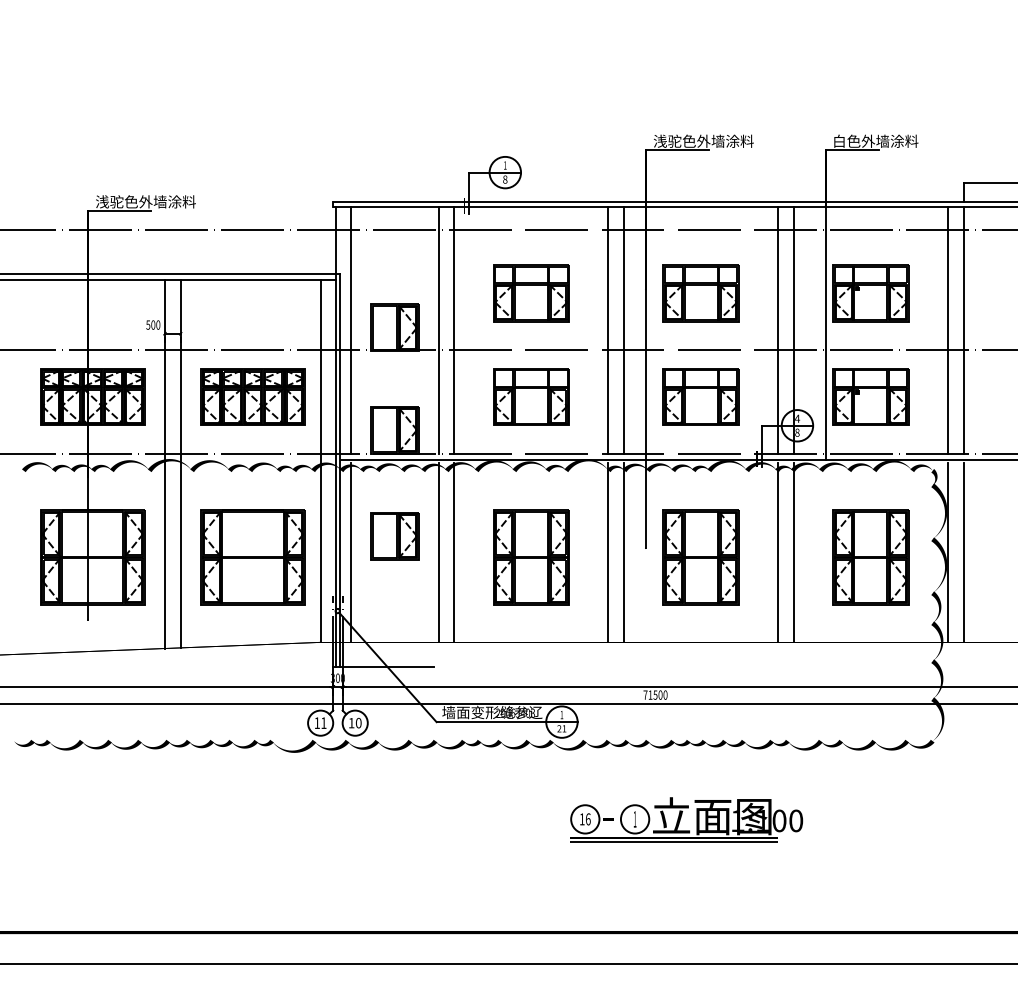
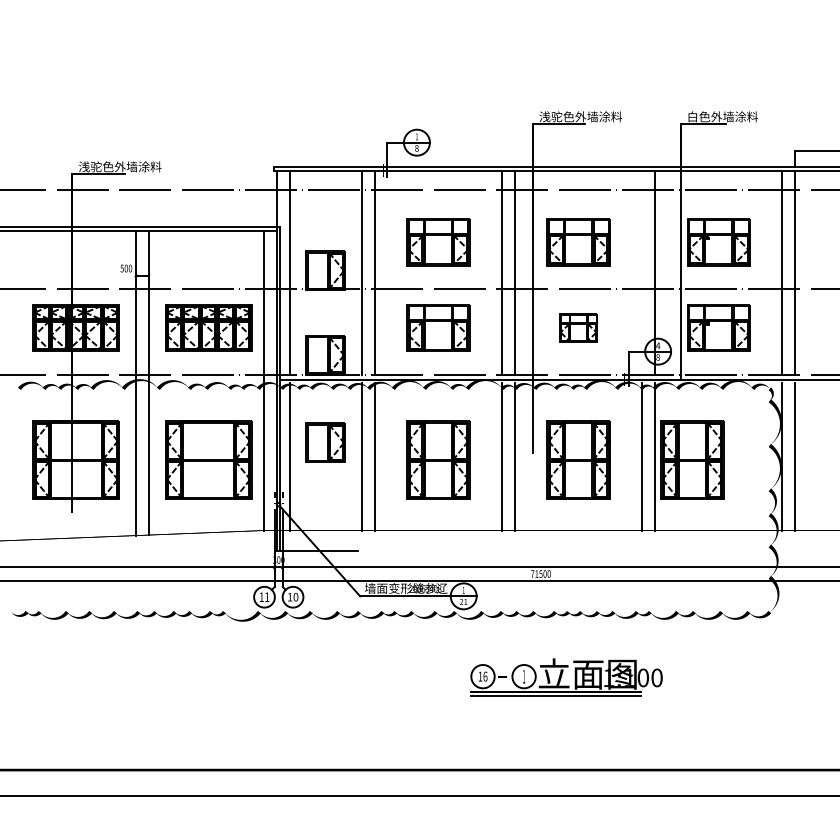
line: (778, 330) -> (642, 273), removed
part: (700, 396) -> (578, 327), size x0.6
part: (870, 557) -> (692, 460), moved

